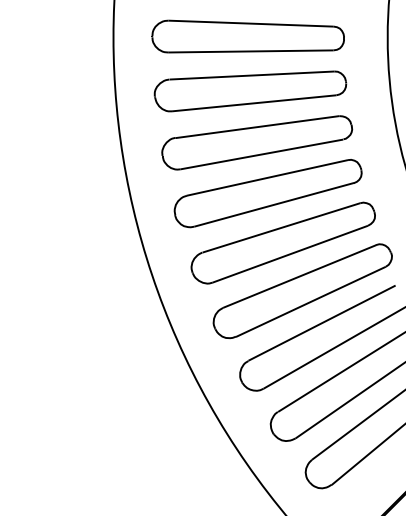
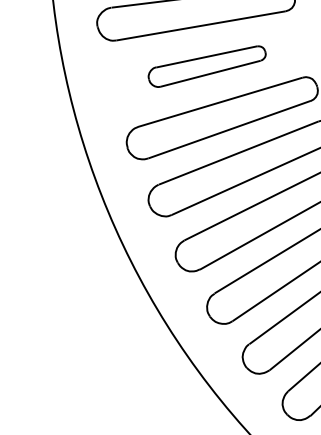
part: (257, 142) -> (207, 66), size x0.6

